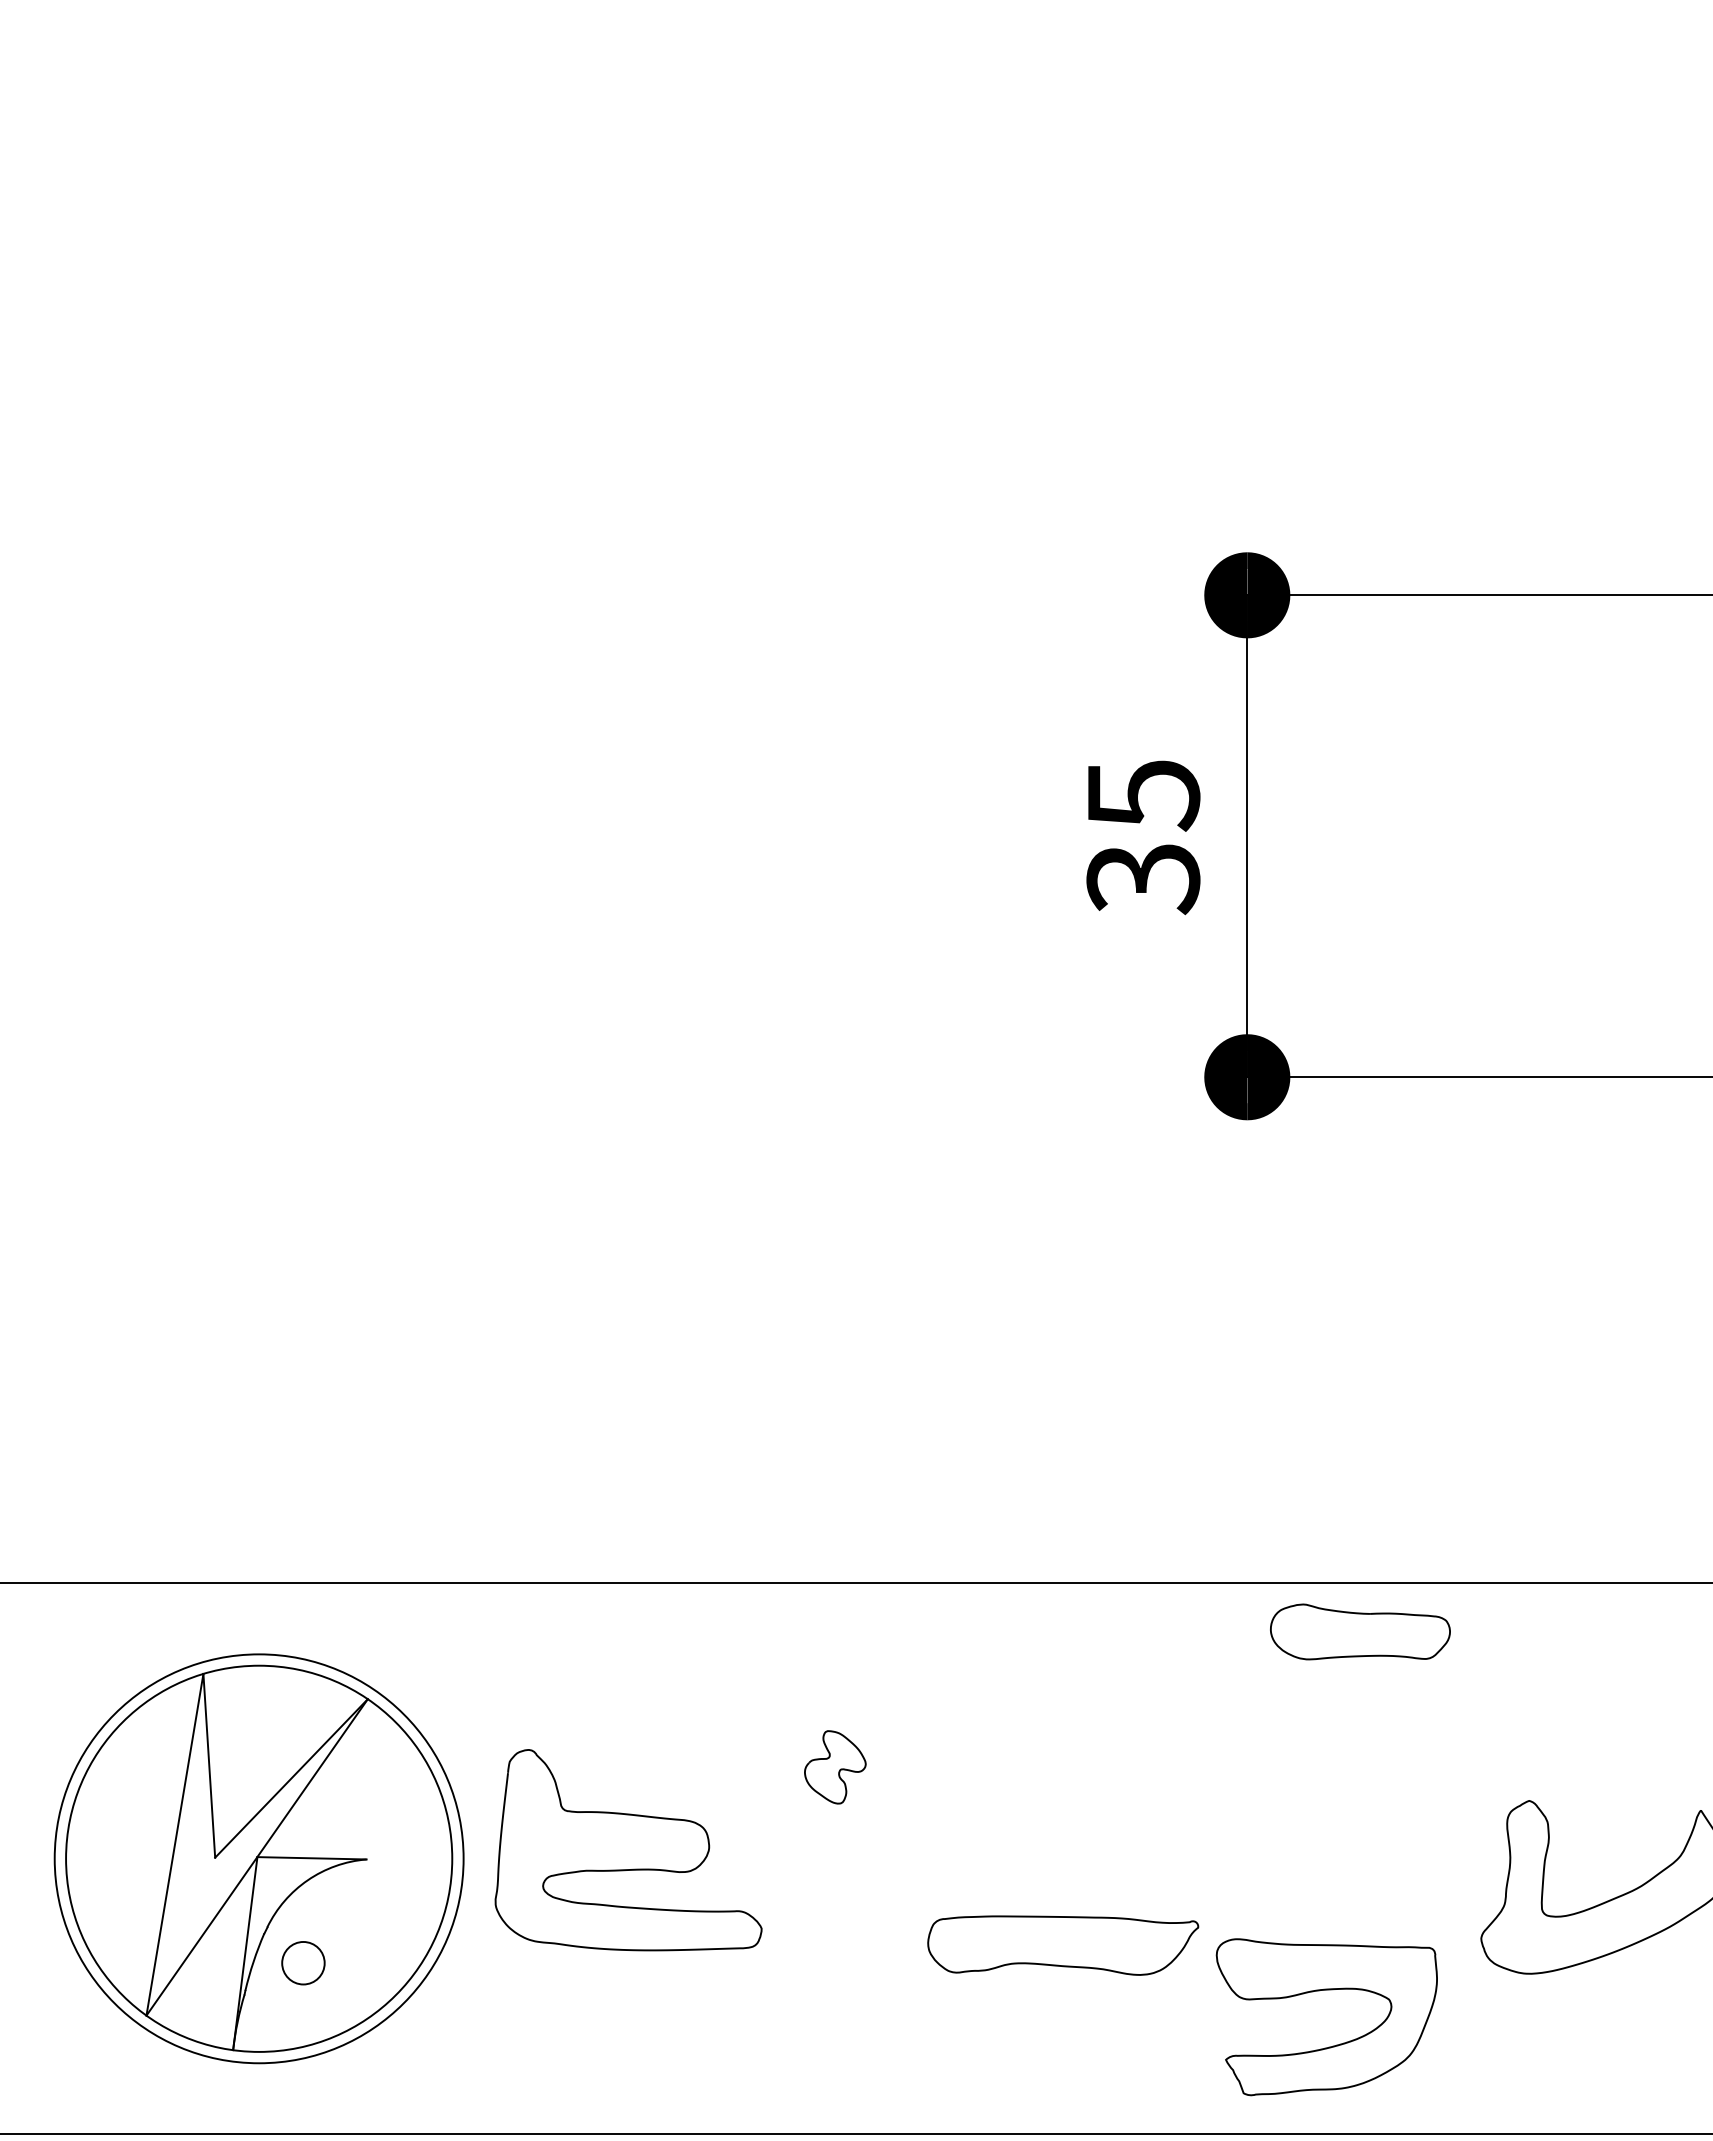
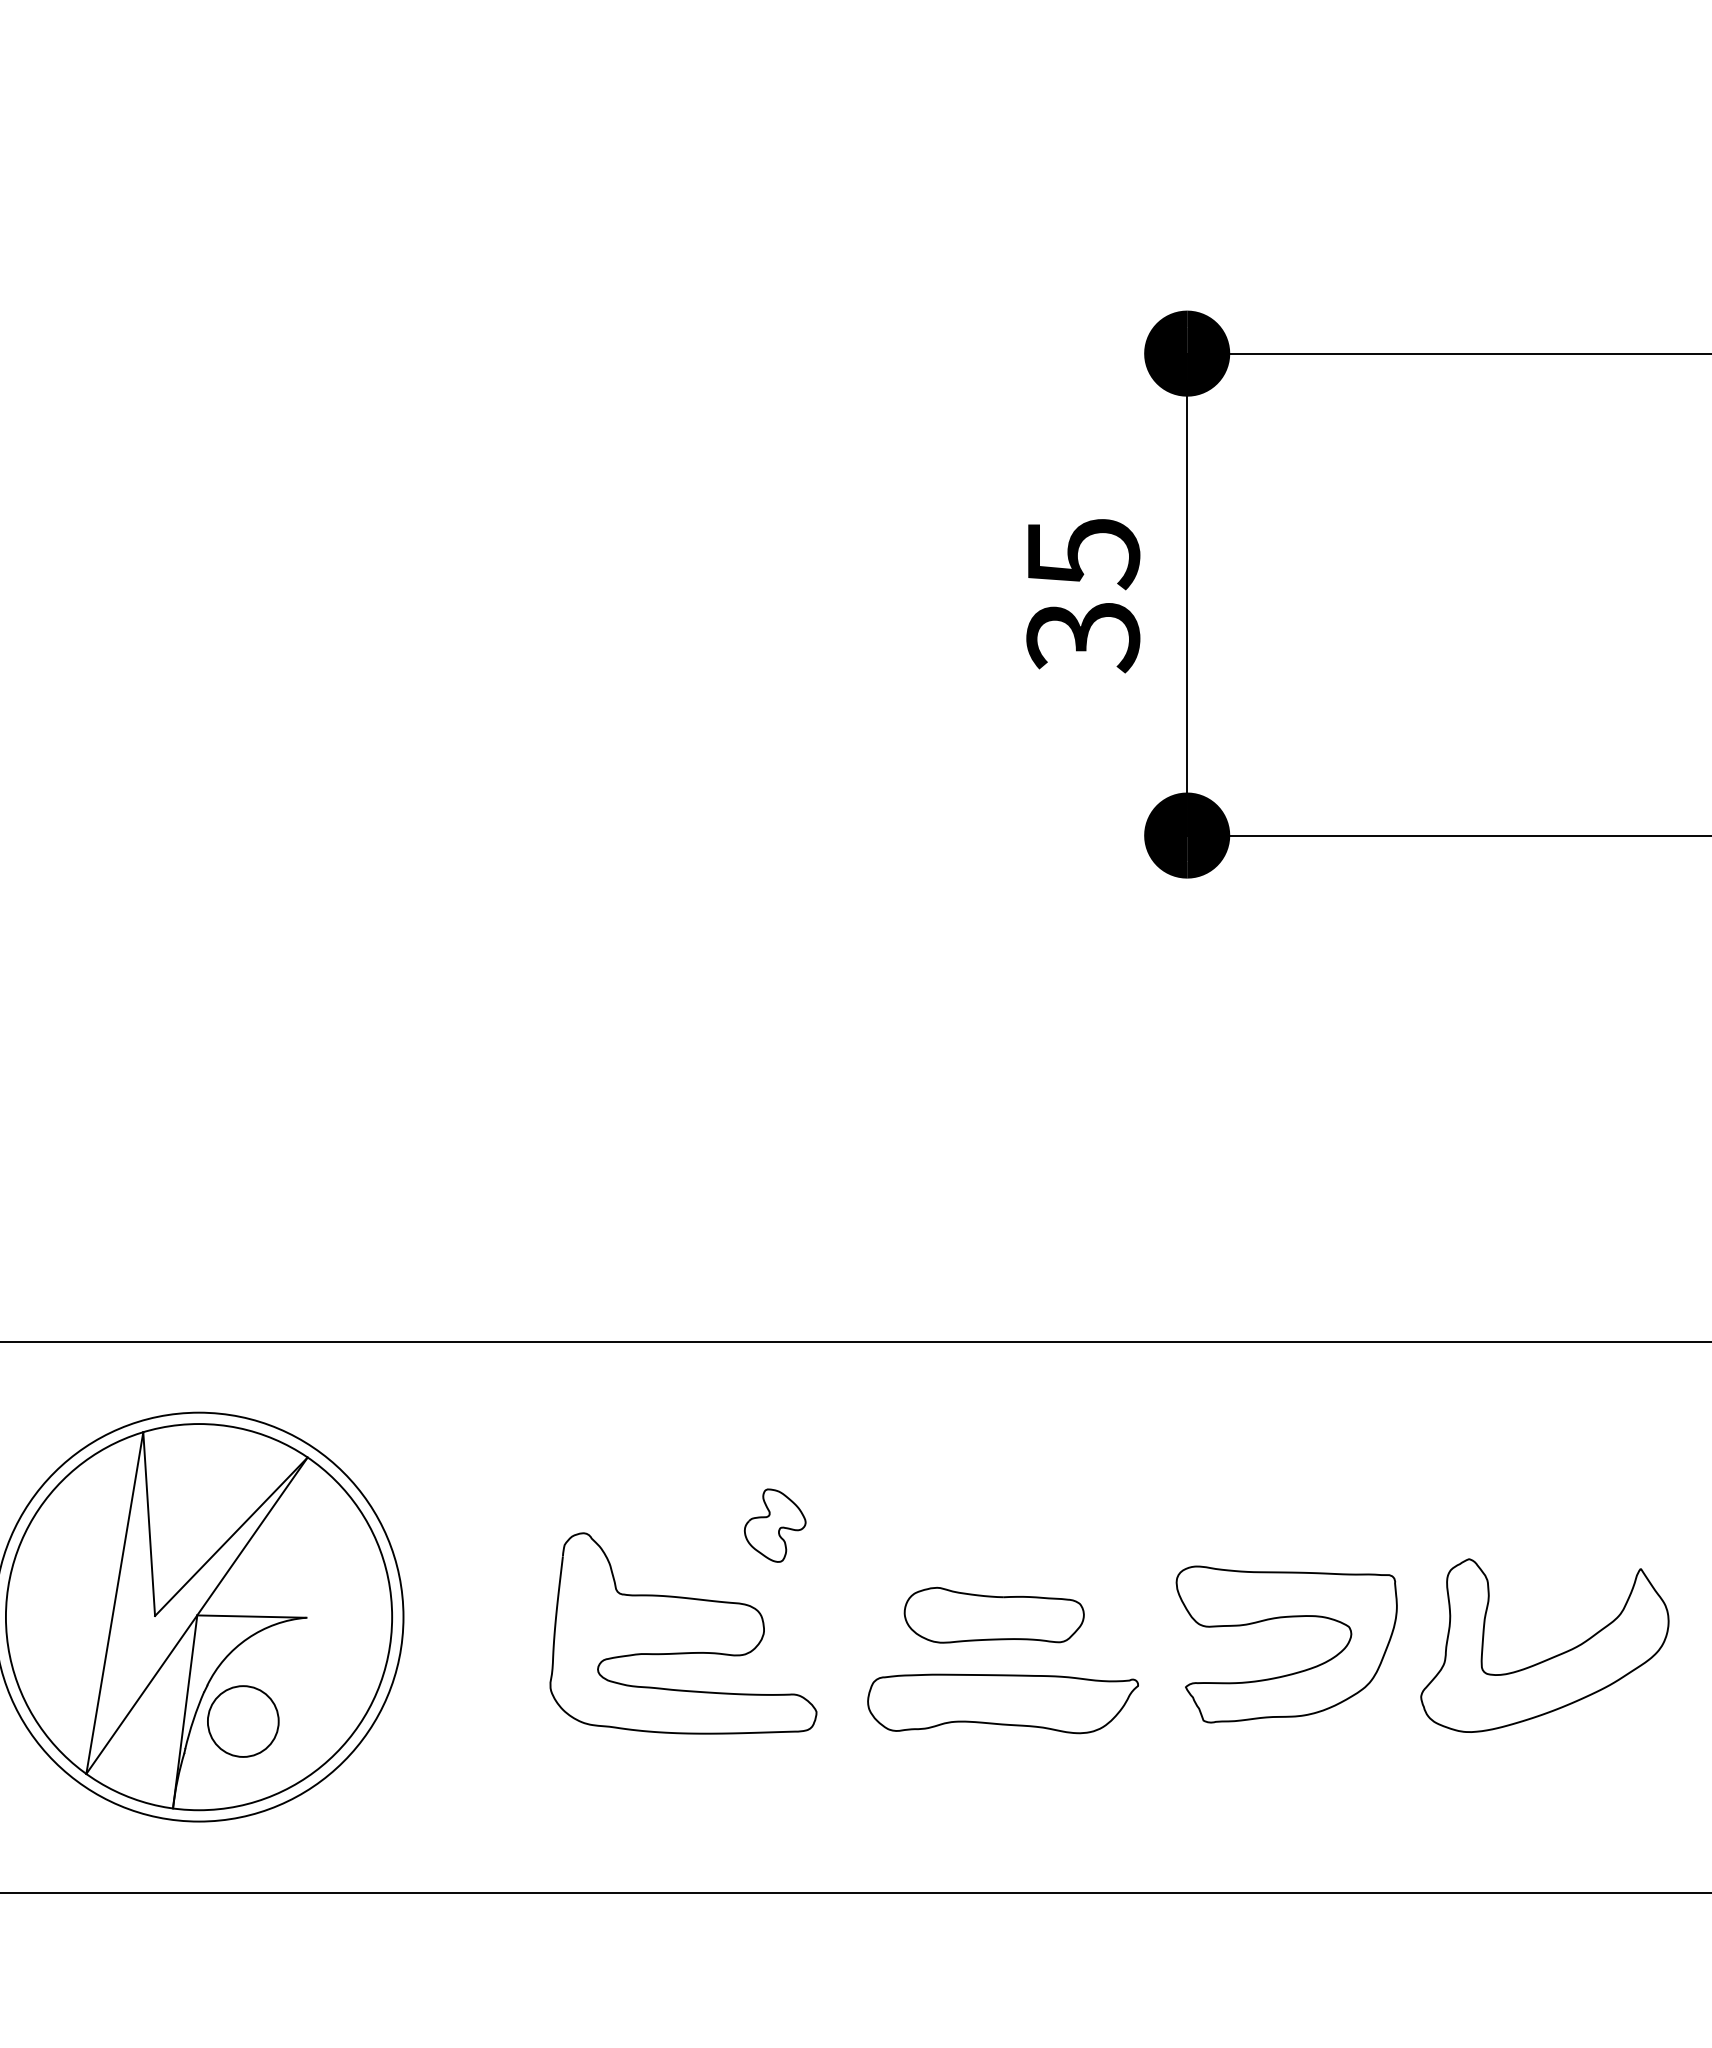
curve: (1360, 1614) -> (994, 1597), moved
curve: (633, 1868) -> (688, 1651), moved
circle: (303, 1962) -> (243, 1720), size x1.67
part: (1319, 1991) -> (1279, 1618), moved

